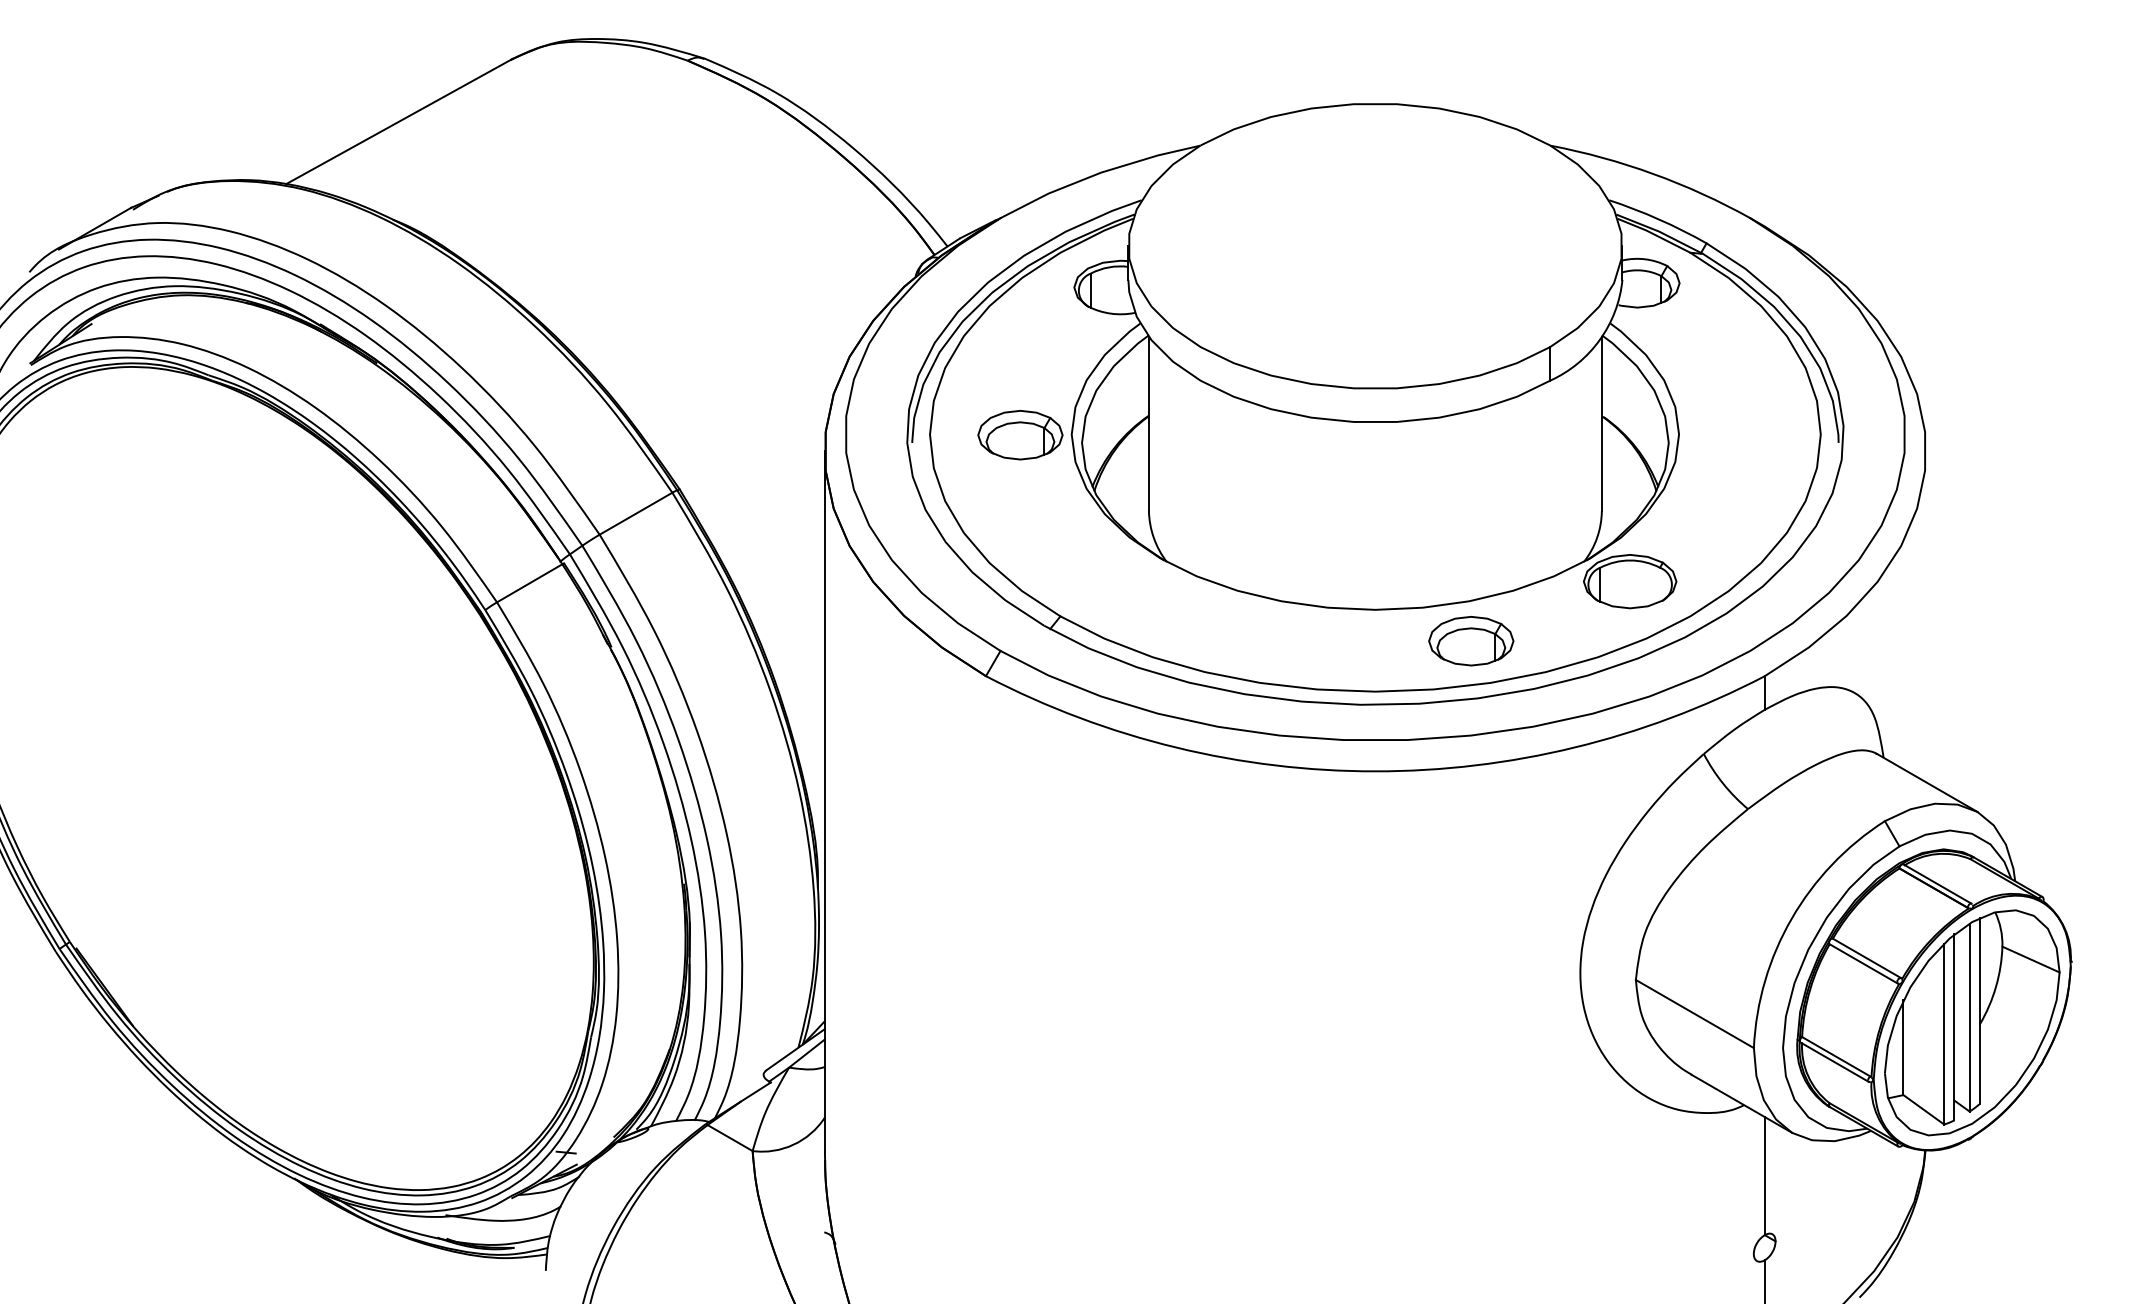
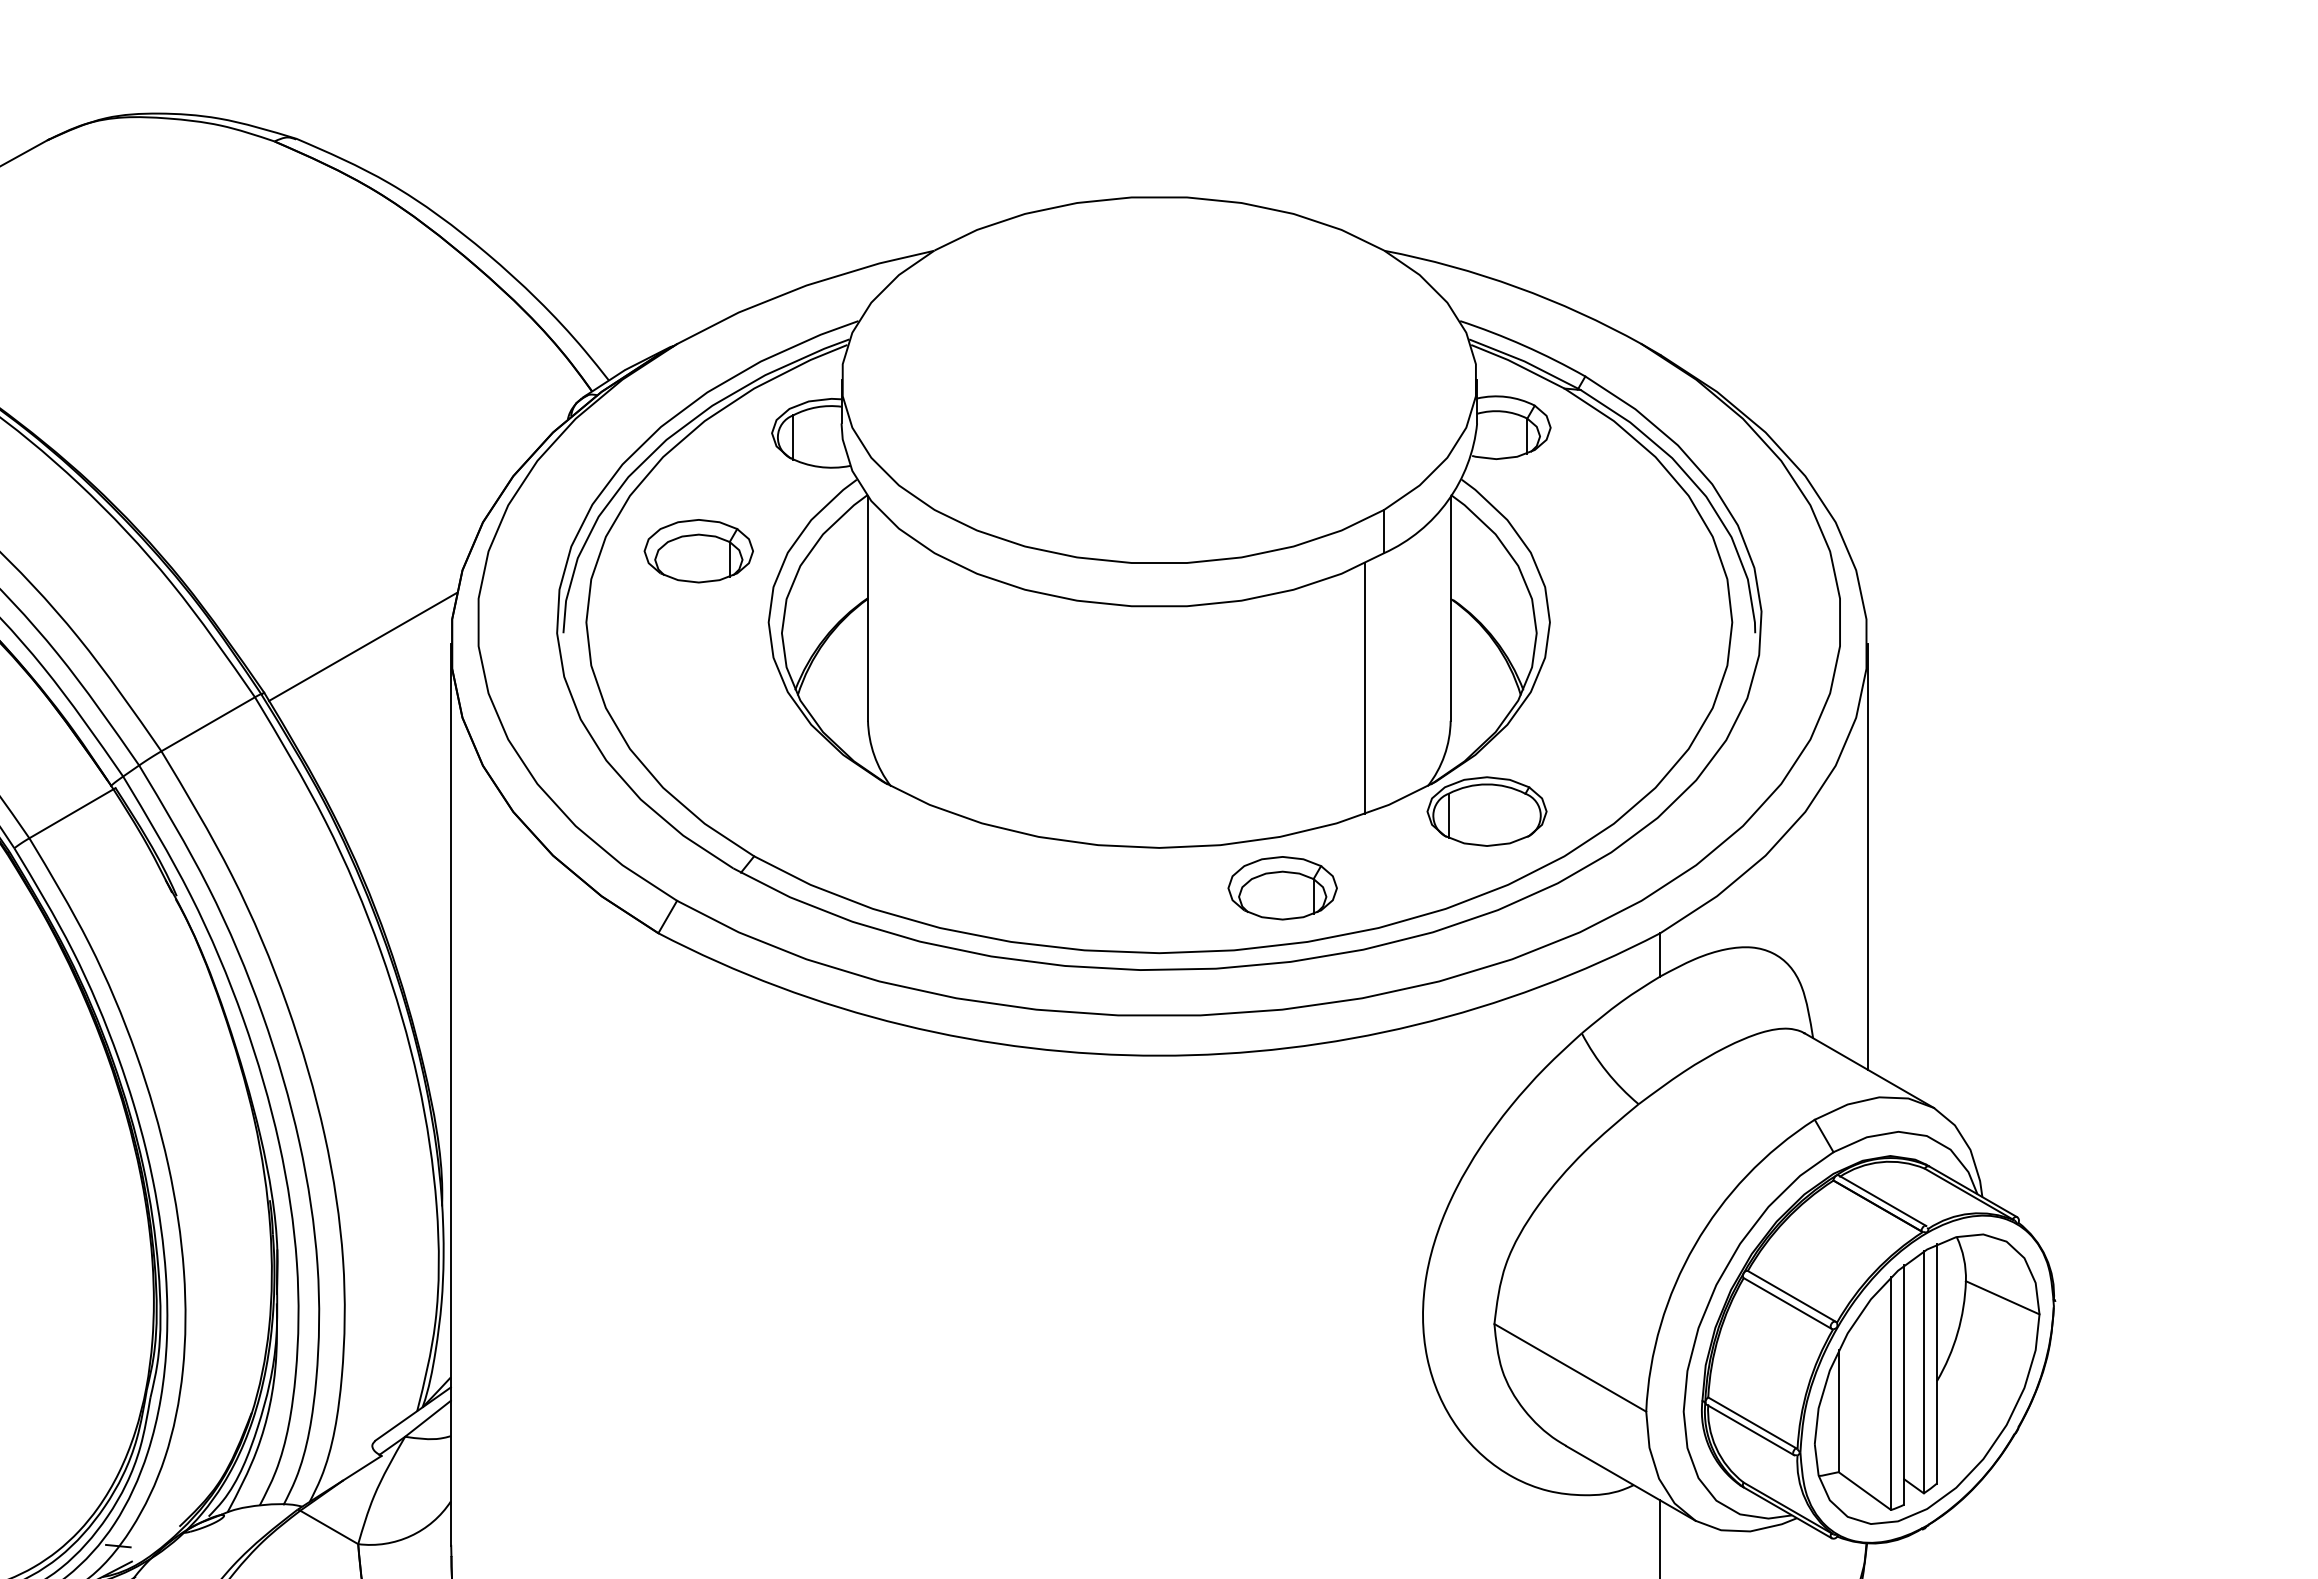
part: (1020, 435) -> (698, 551), moved
line: (756, 453) -> (363, 646), added
line: (1535, 485) -> (1365, 687), added
line: (1926, 616) -> (1868, 856), added

